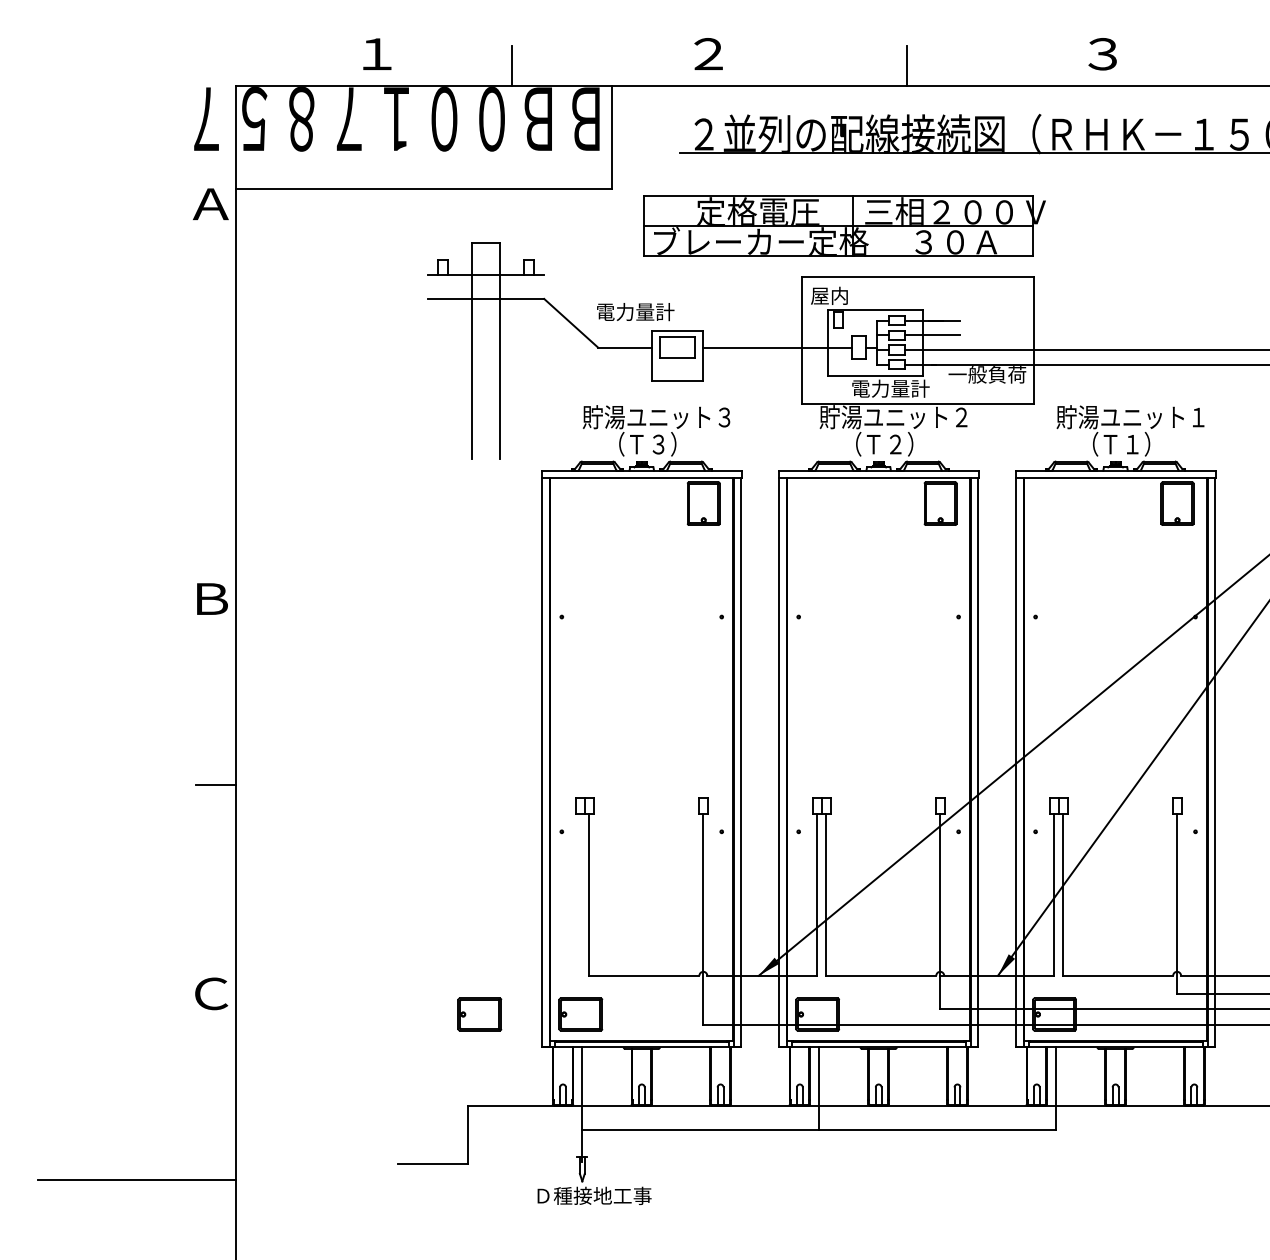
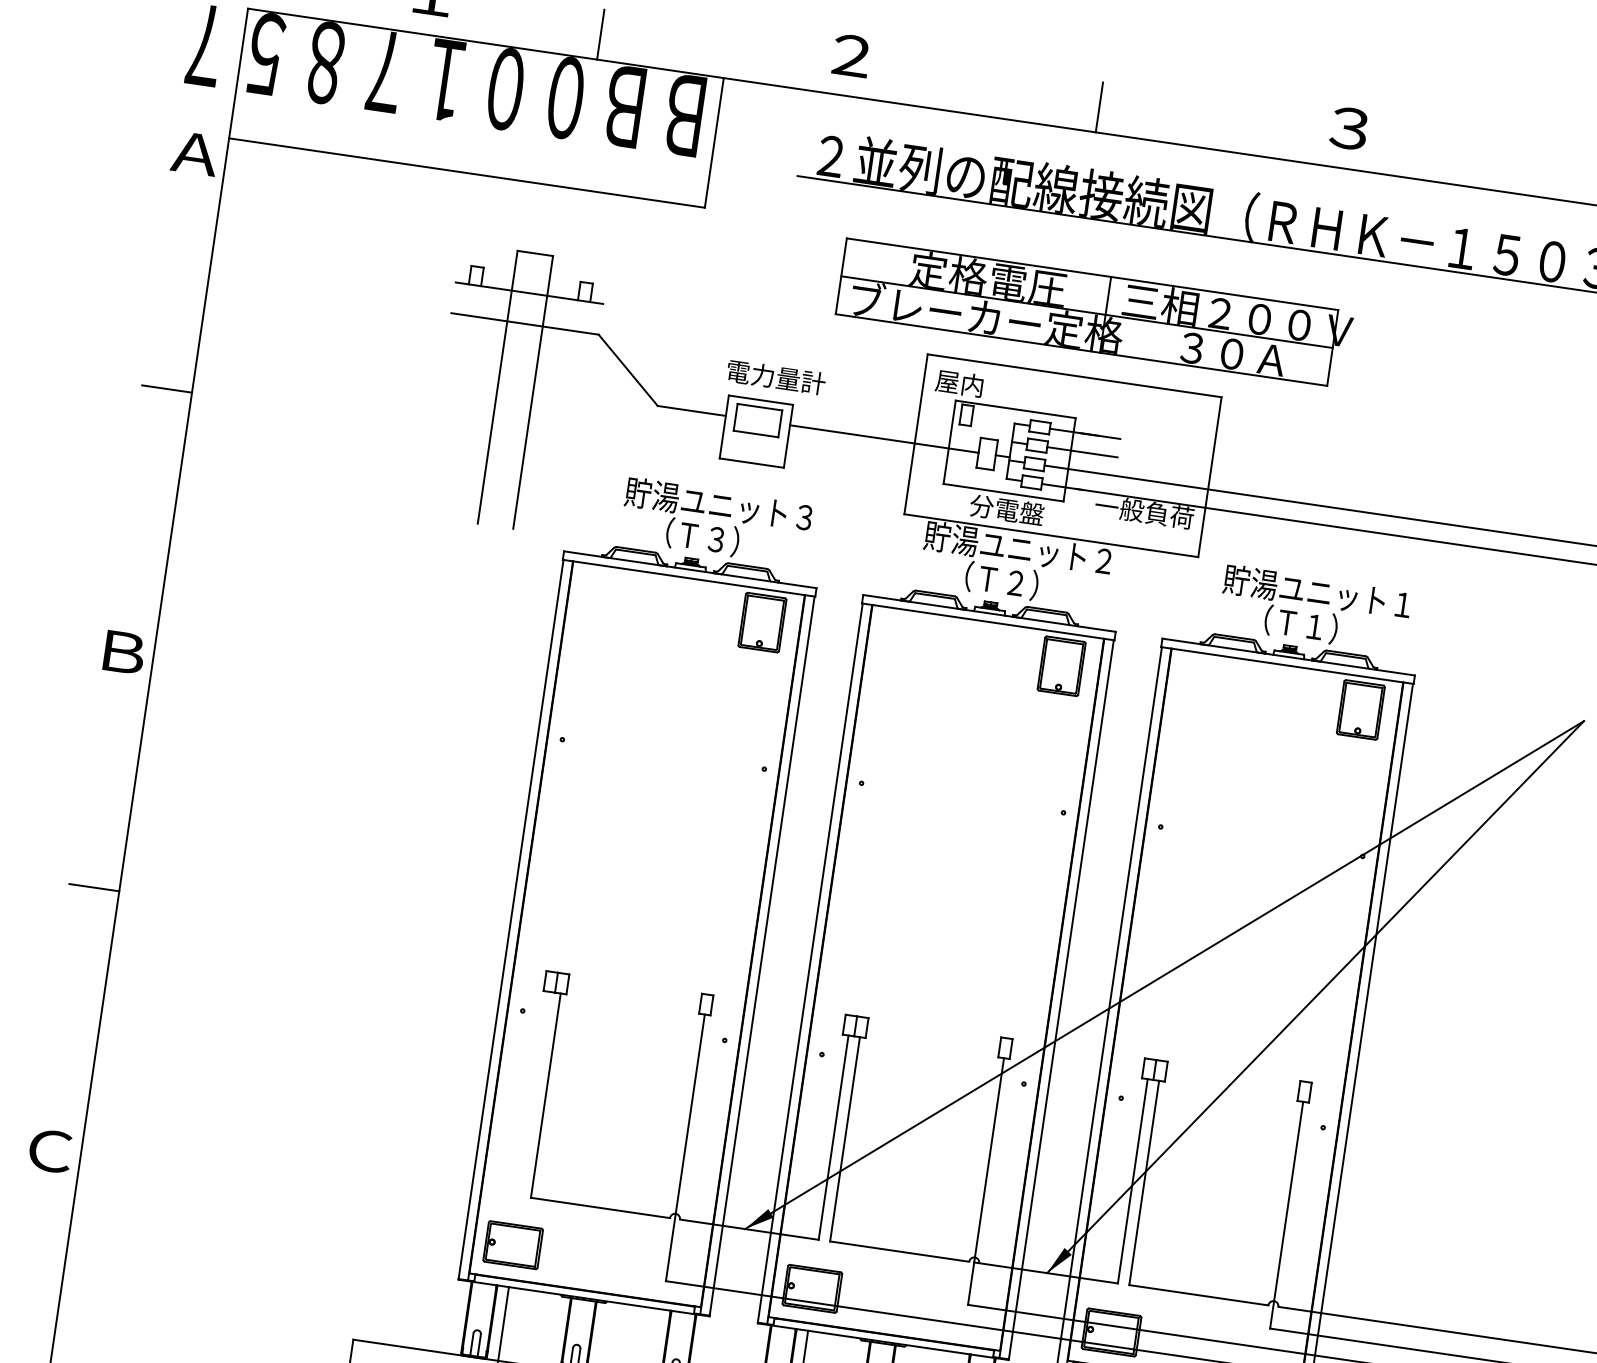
part: (844, 225) -> (1095, 312), moved
text: (635, 312) -> (775, 378), moved
text: (890, 388) -> (1019, 511), 電力量計 -> 分電盤
line: (215, 389) -> (166, 388), added
part: (479, 1014) -> (385, 1226), removed

